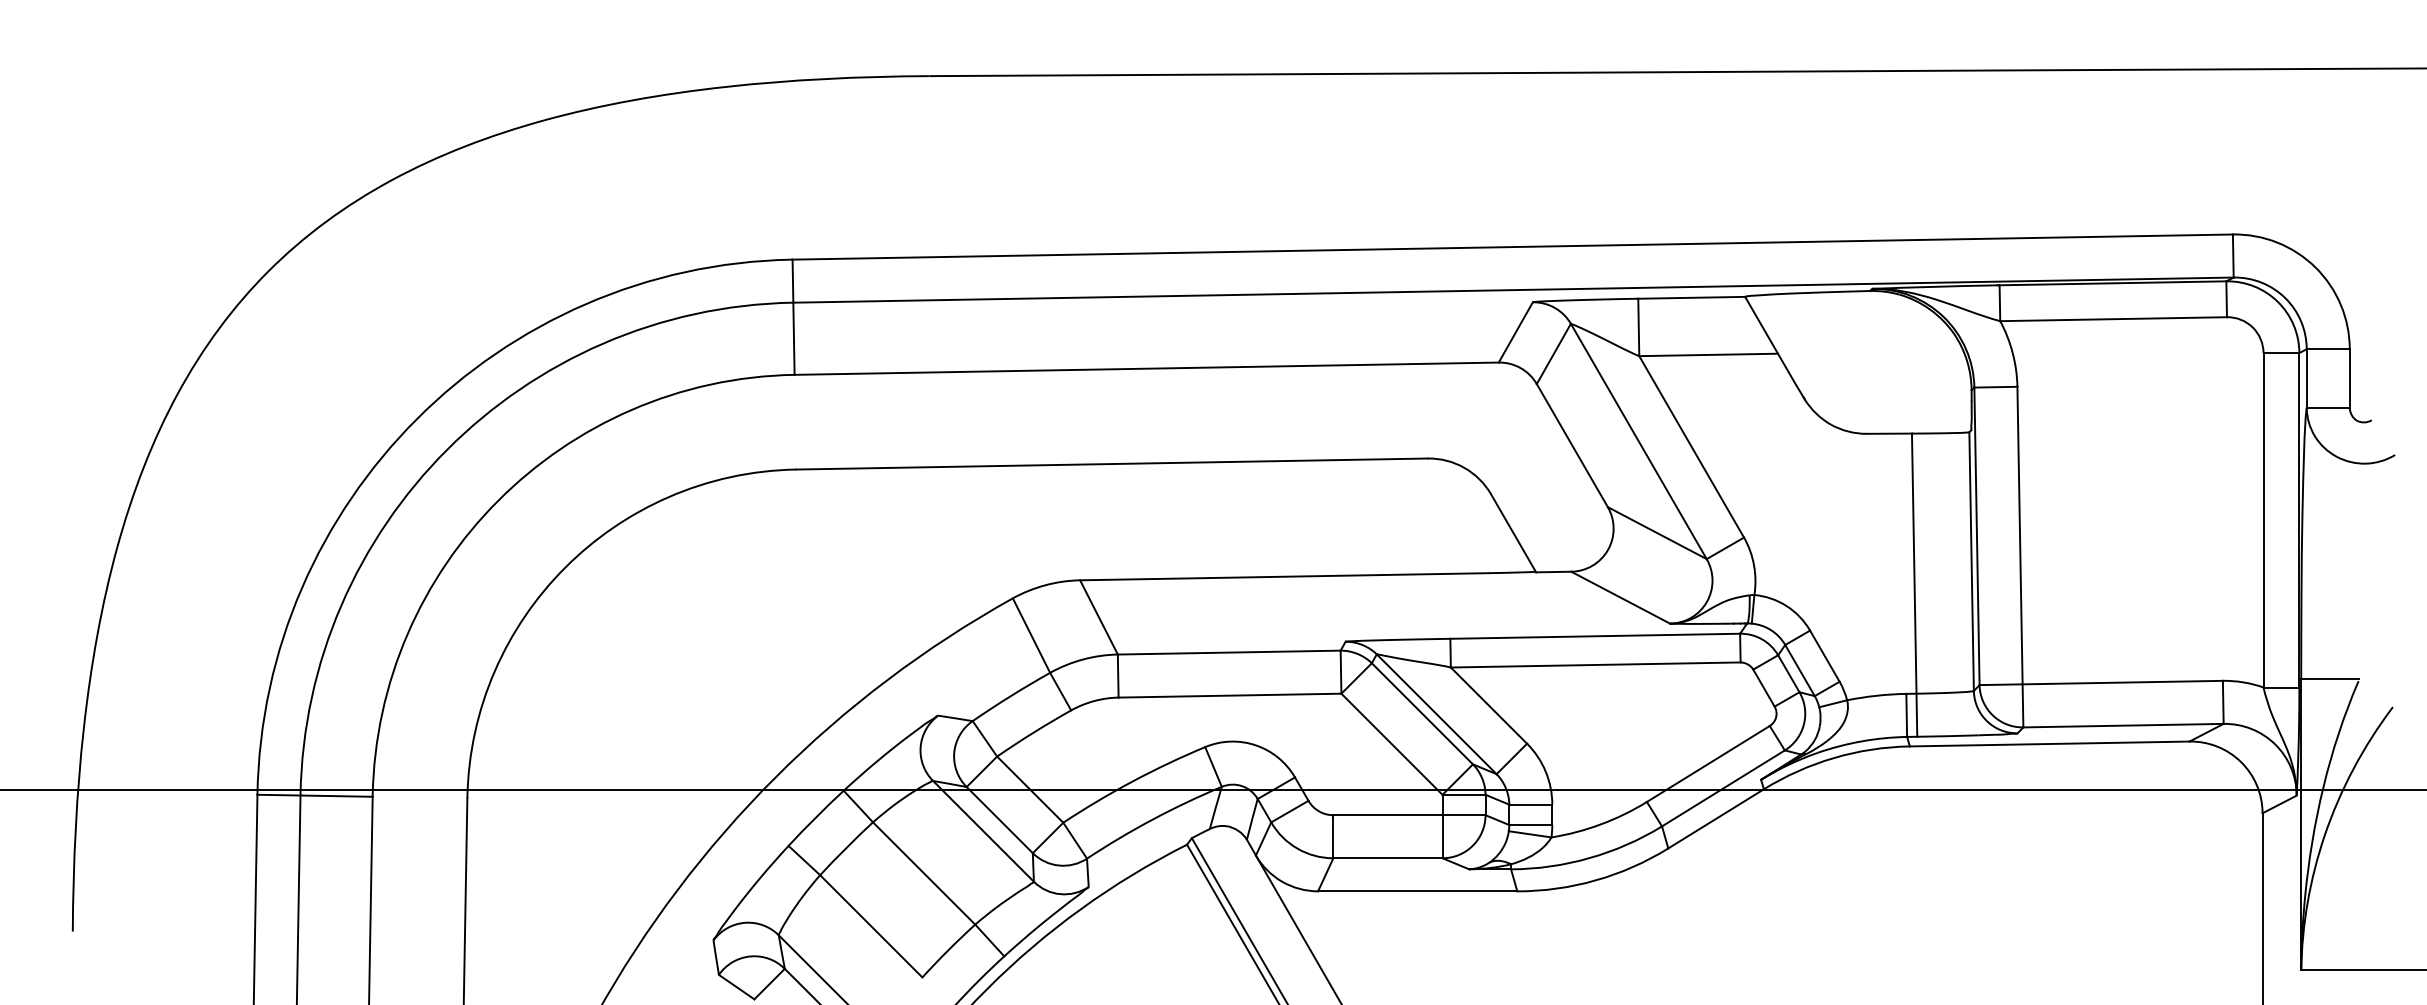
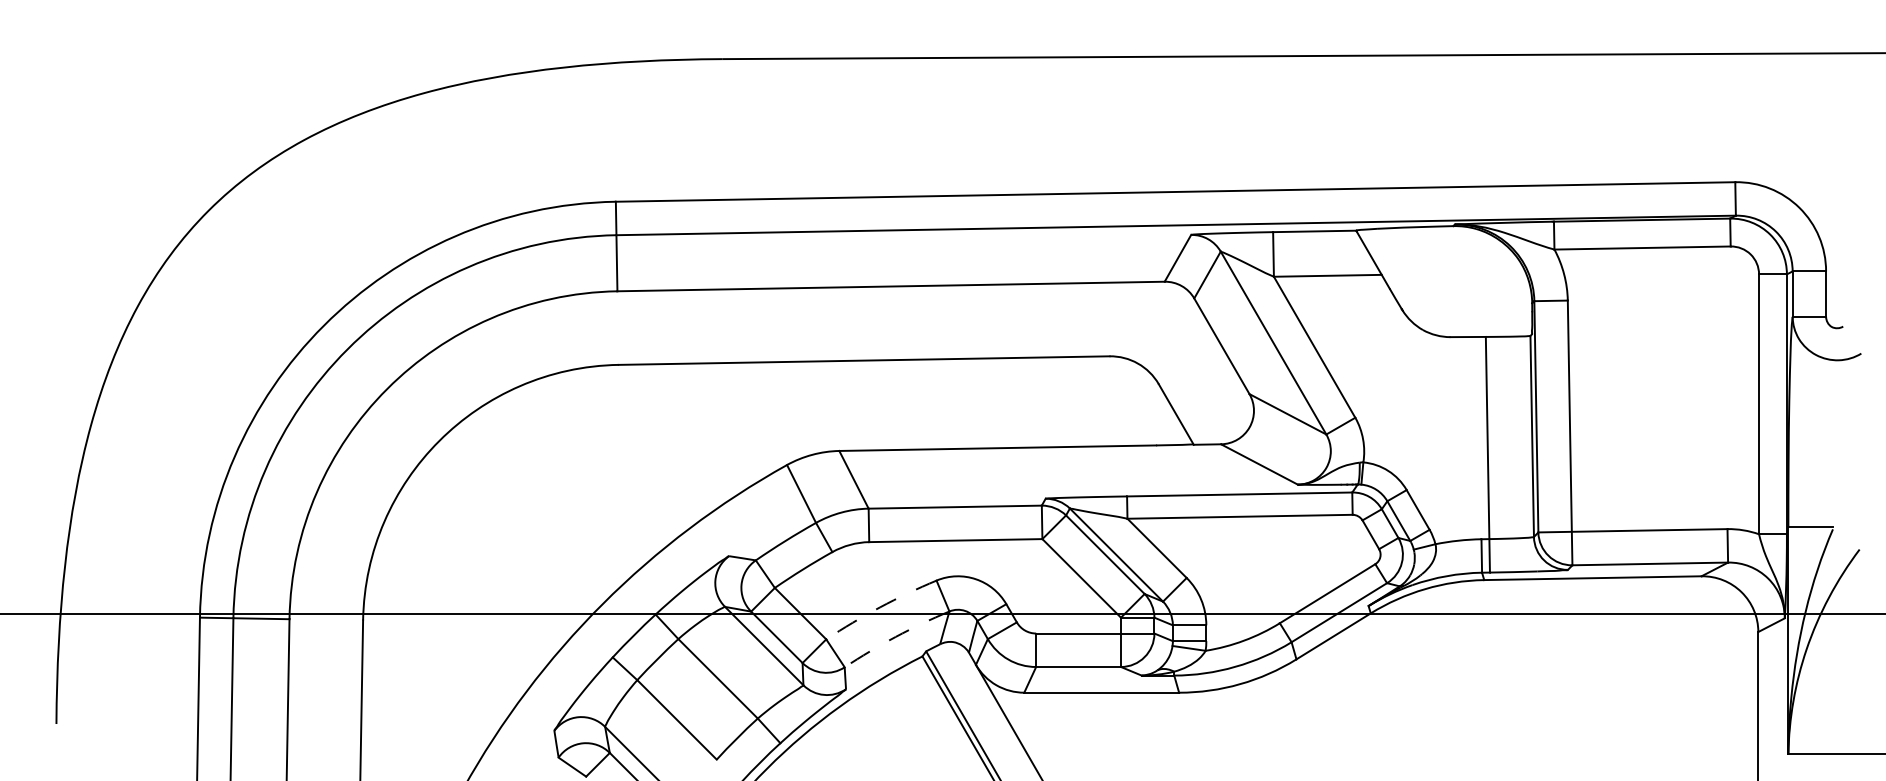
arc: (1132, 781) -> (880, 607), solid -> dashed
arc: (1152, 819) -> (895, 636), solid -> dashed

